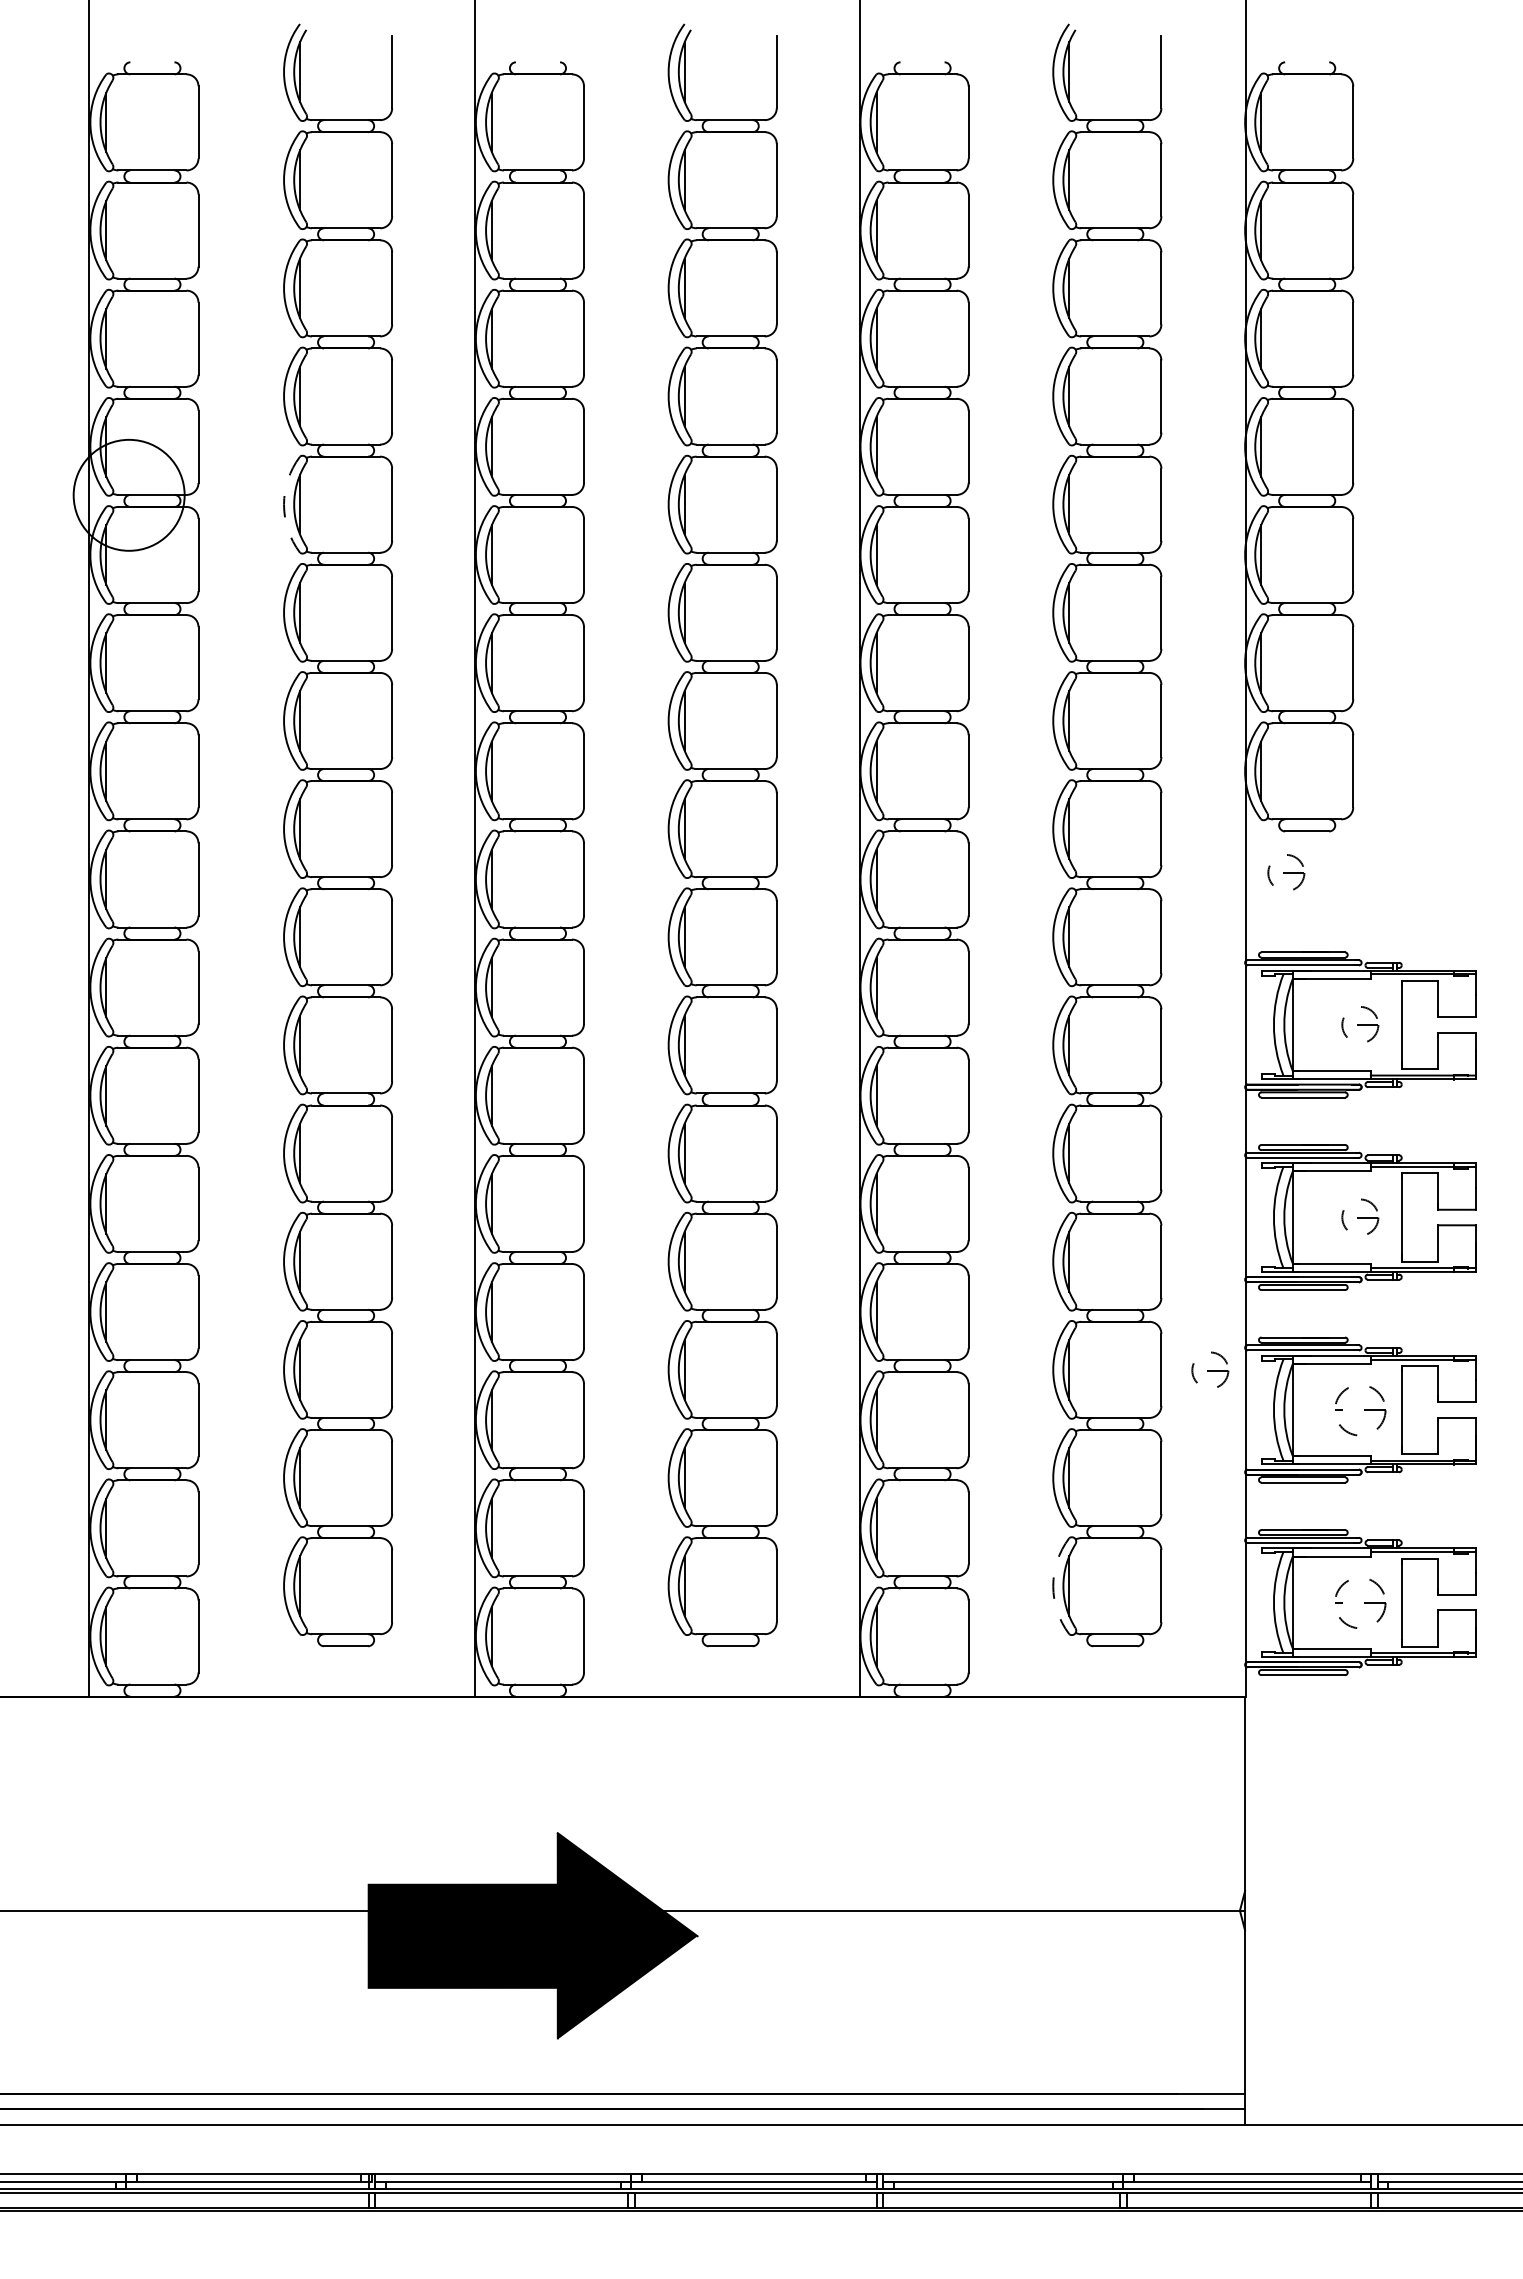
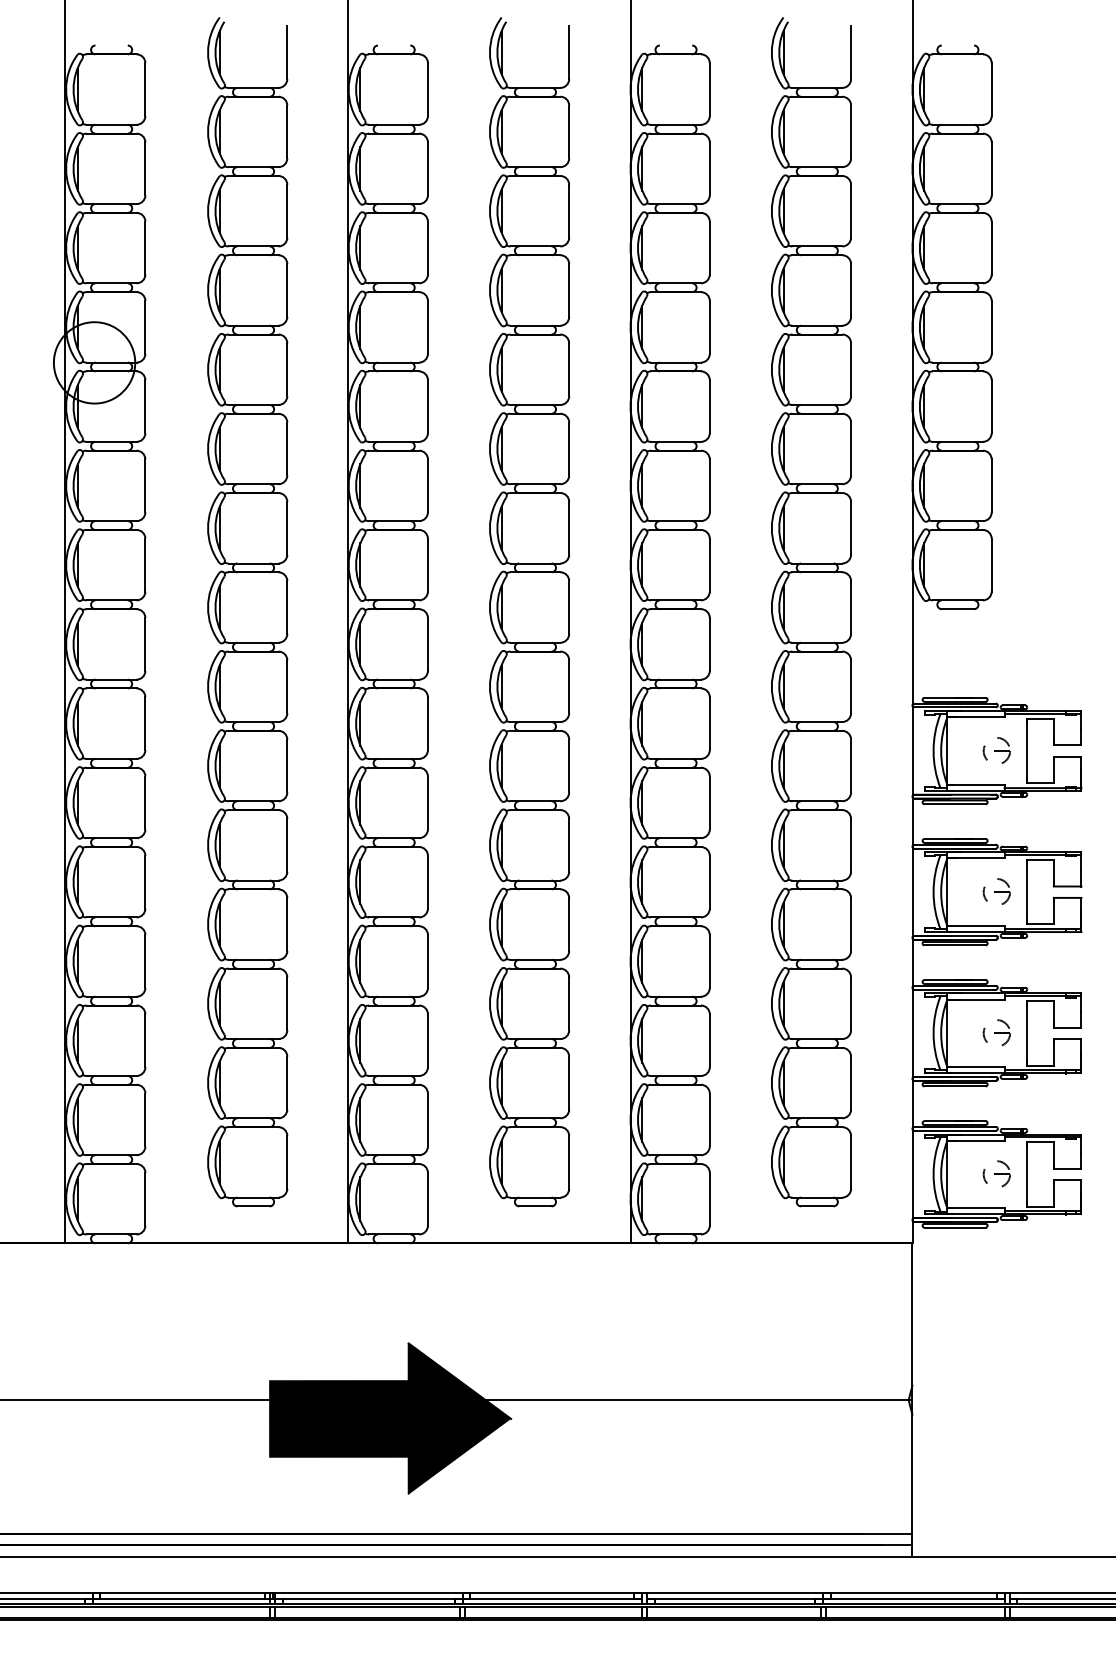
arc: (284, 504) -> (208, 369), dashed -> solid
part: (1286, 872) -> (942, 639), removed
part: (1210, 1369) -> (887, 1003), removed
part: (1360, 1409) -> (997, 1032), size x0.71
arc: (1053, 1586) -> (772, 1162), dashed -> solid
part: (1360, 1601) -> (997, 1173), size x0.71

